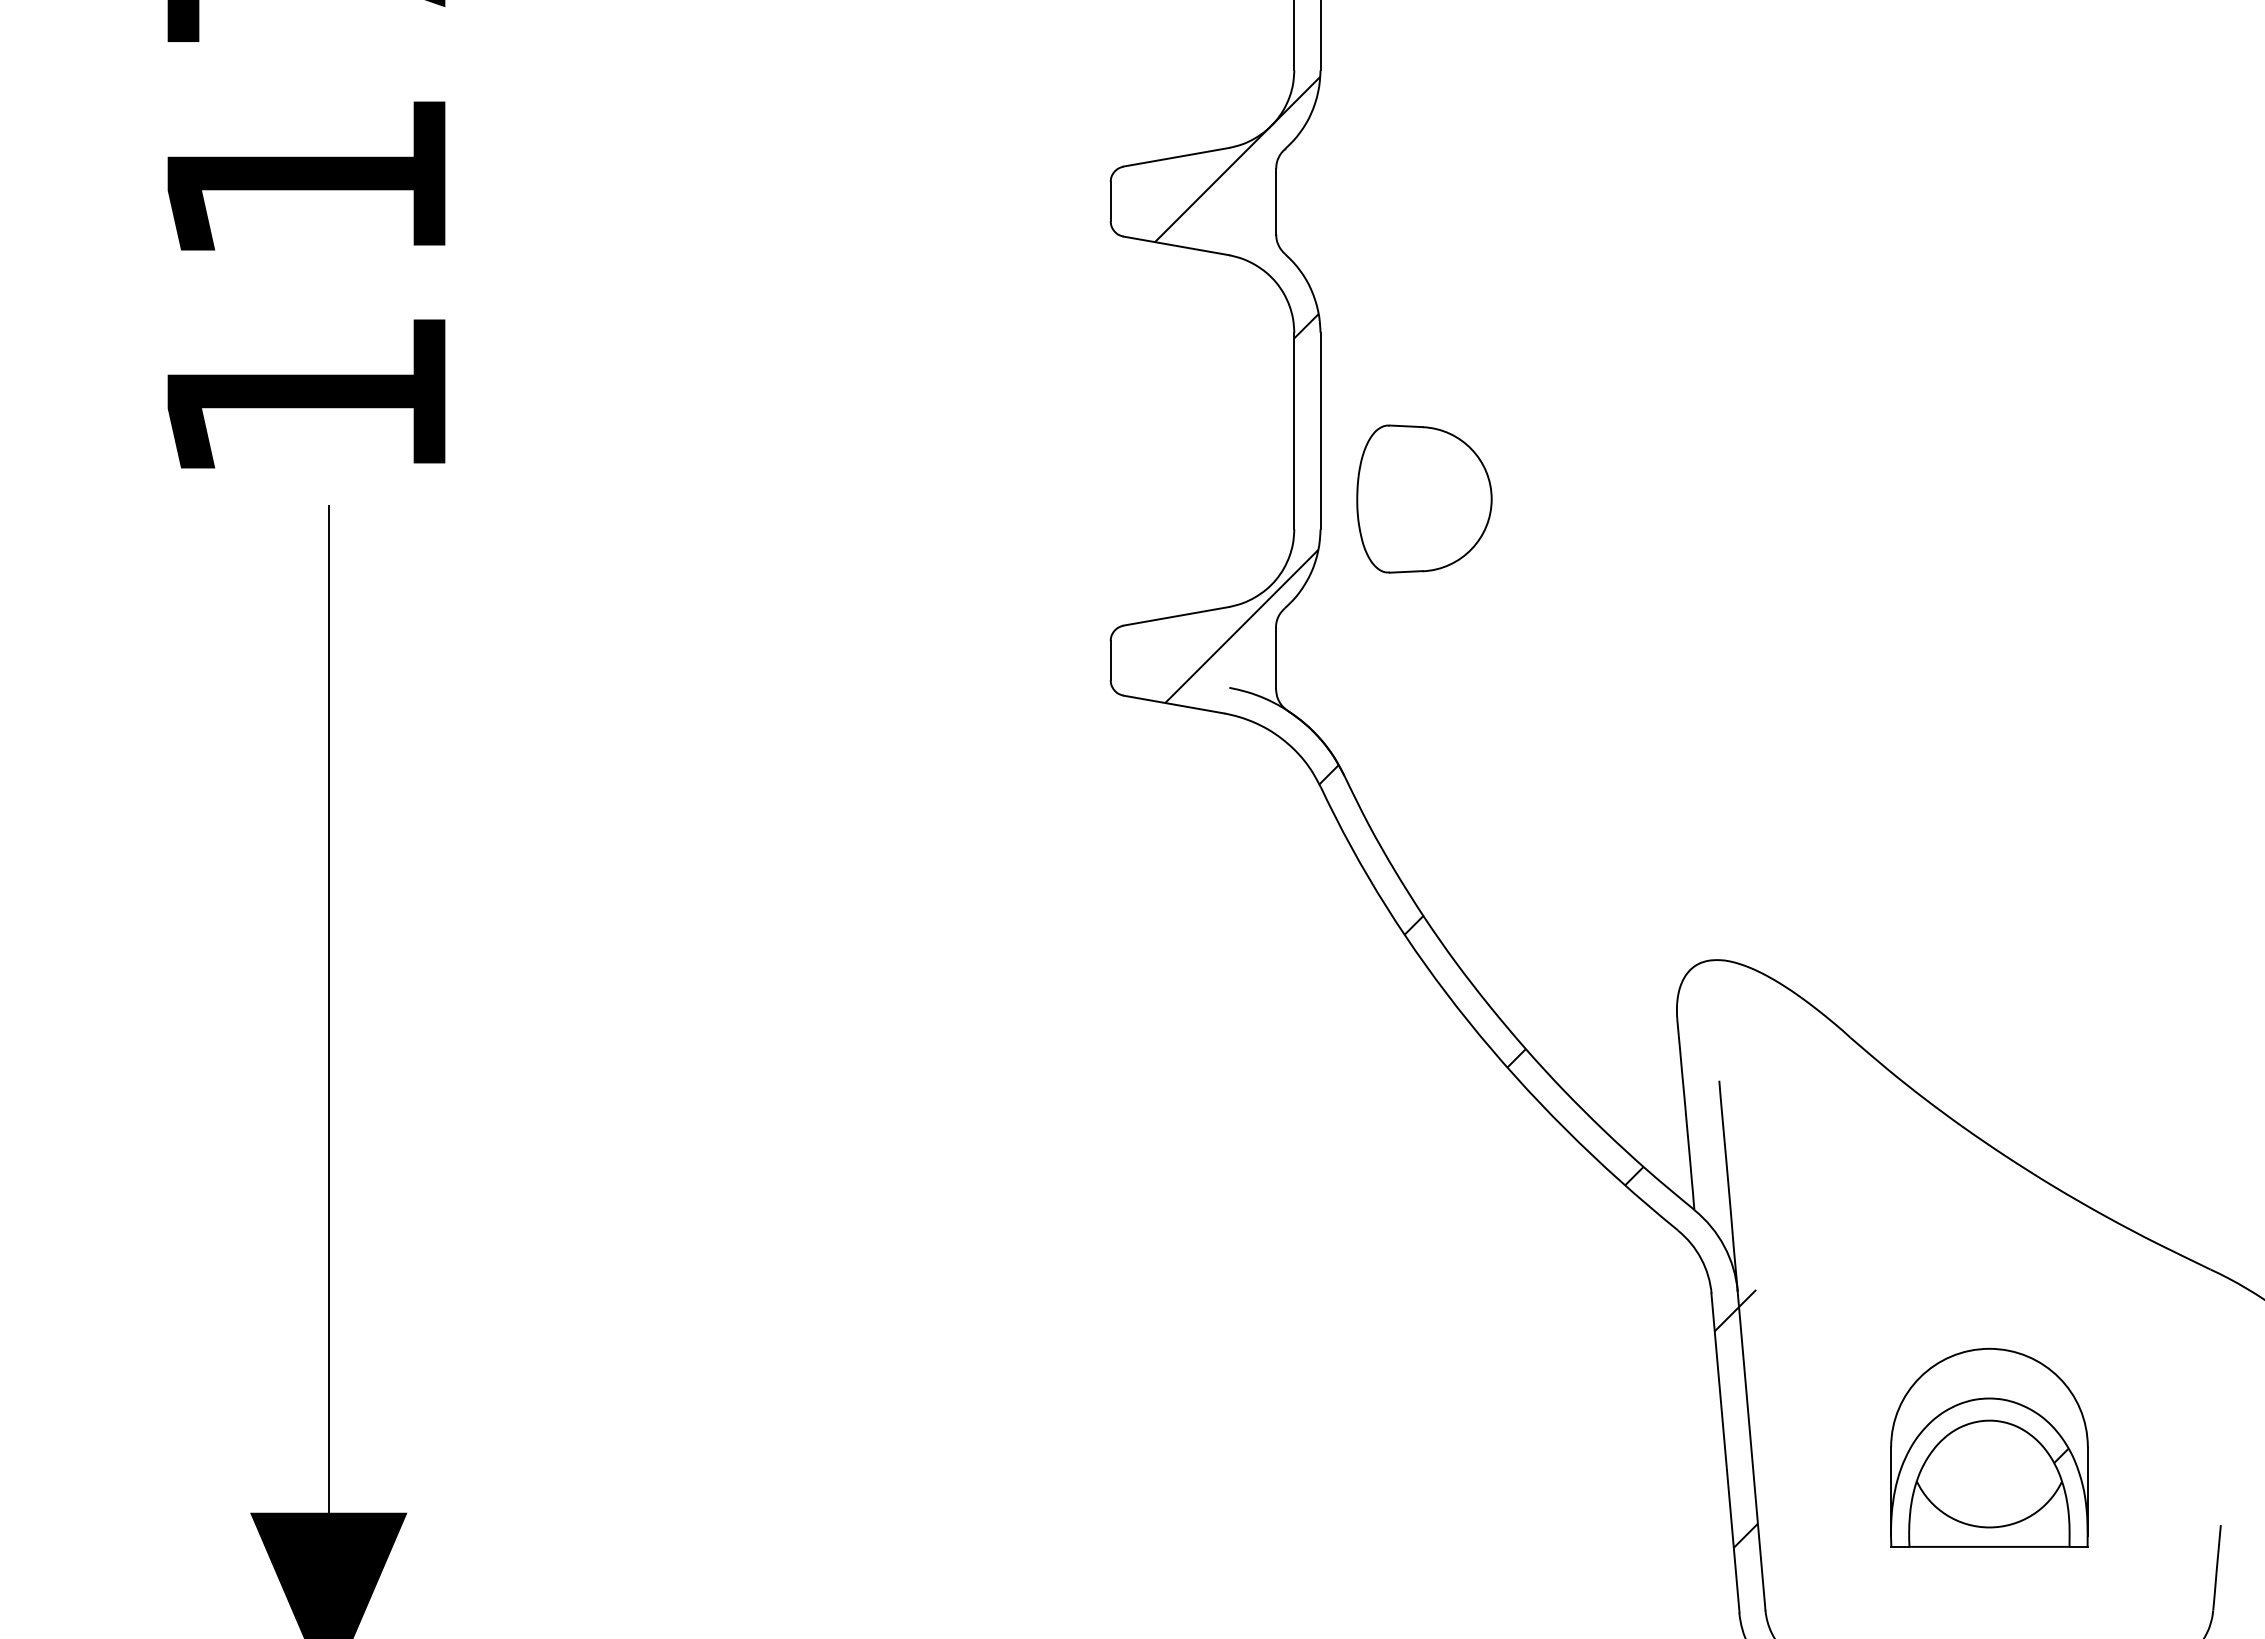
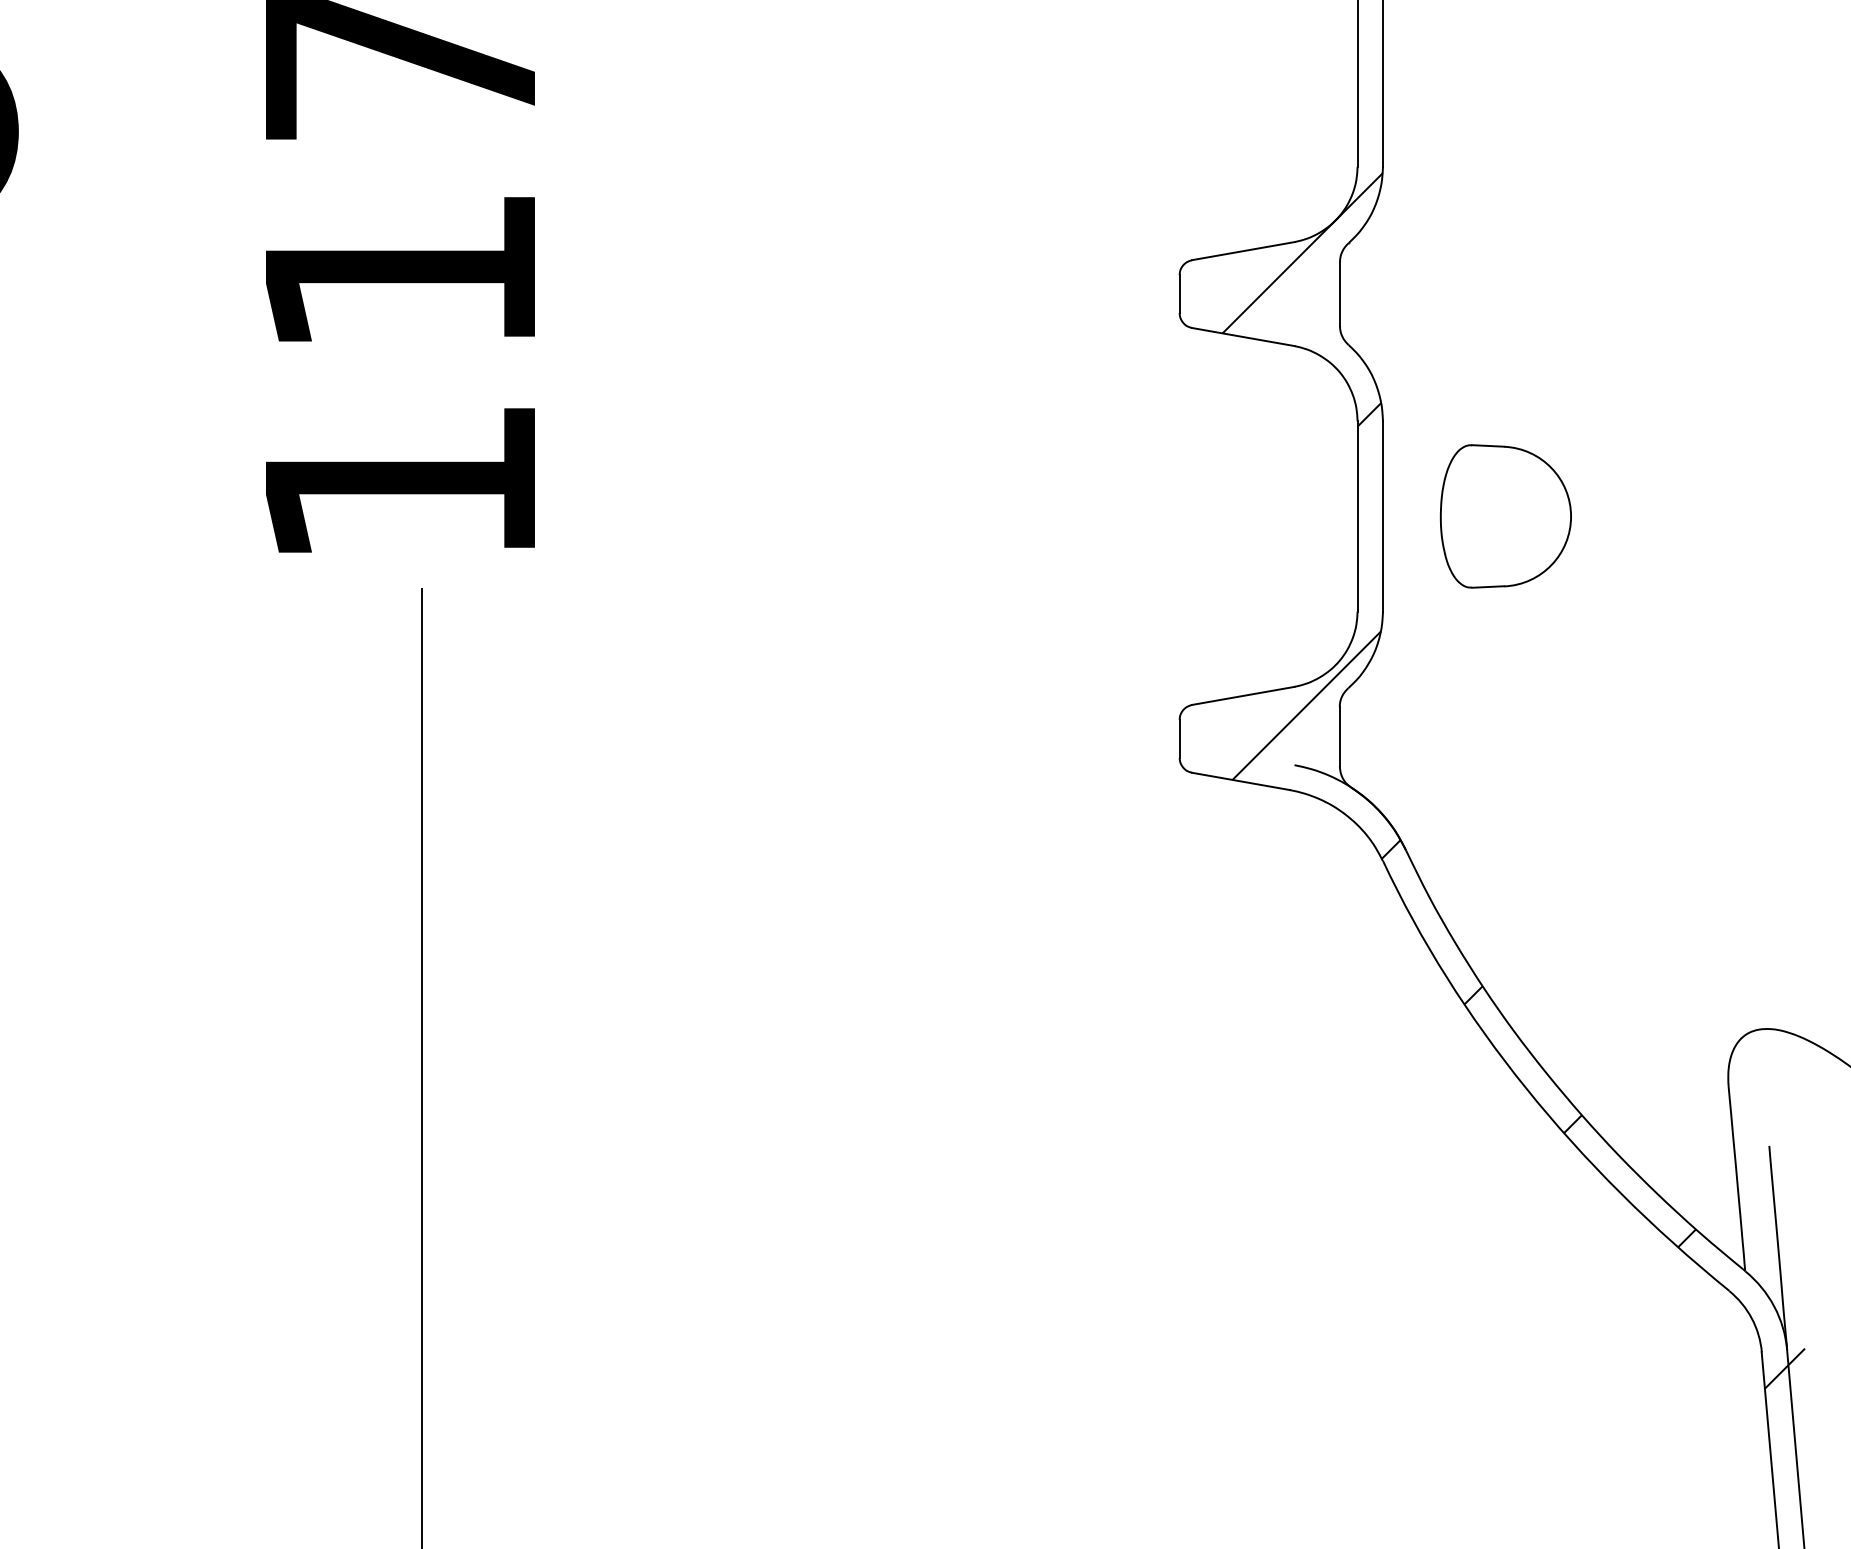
part: (1424, 498) -> (1505, 515), moved

